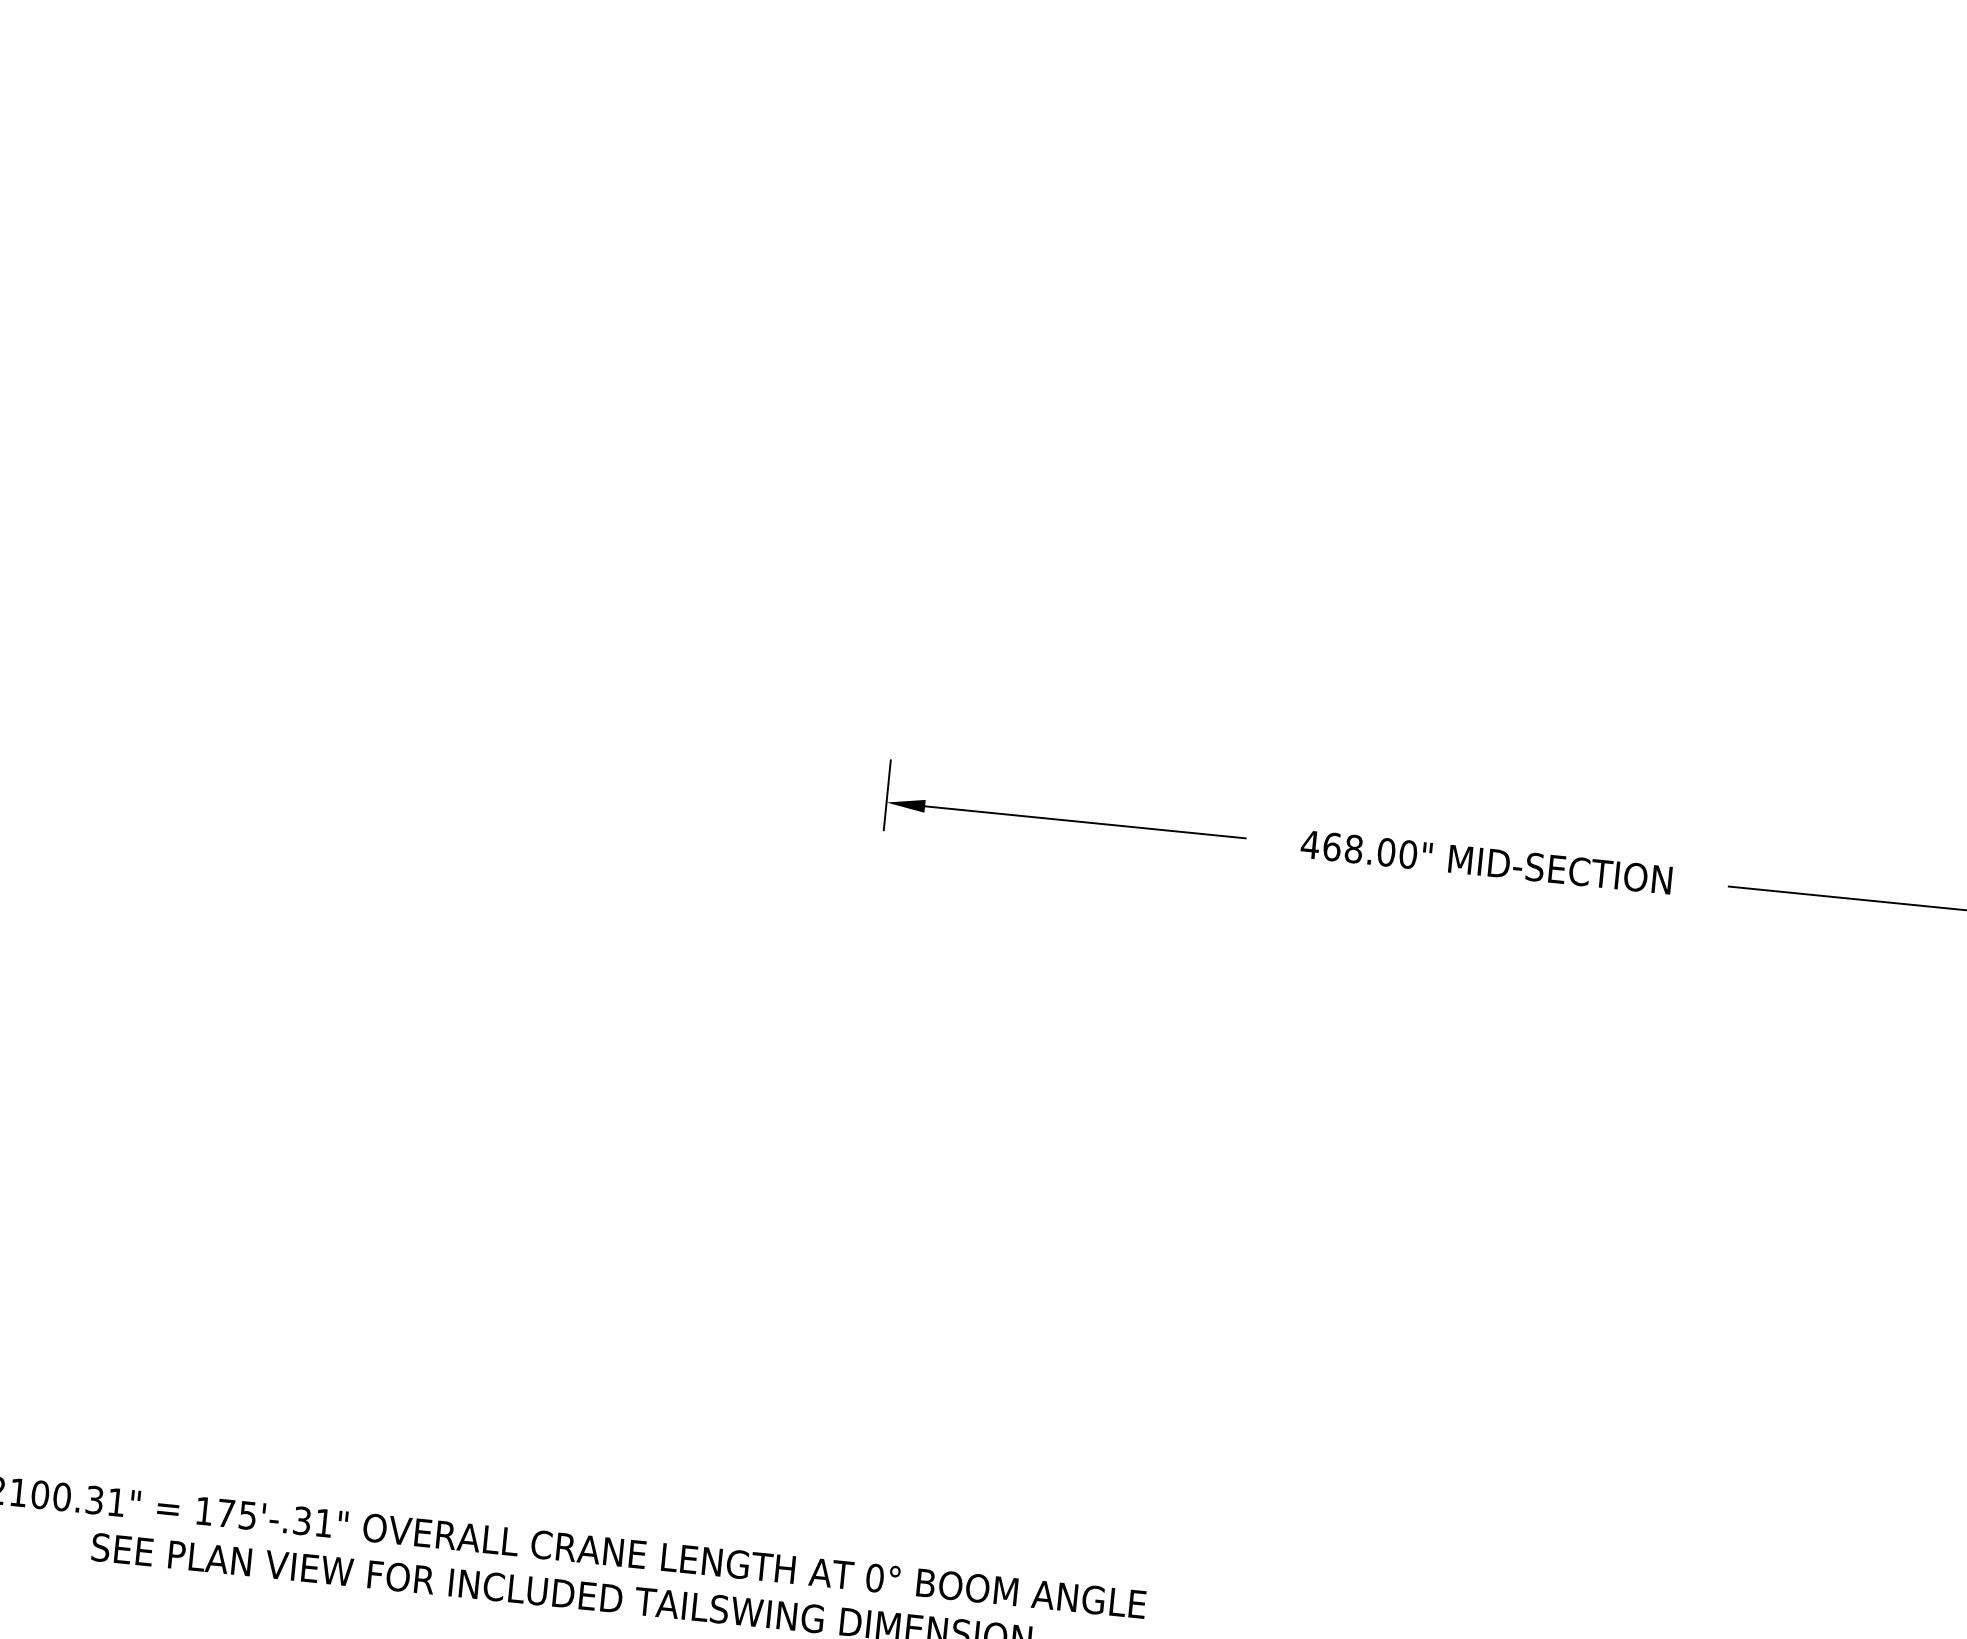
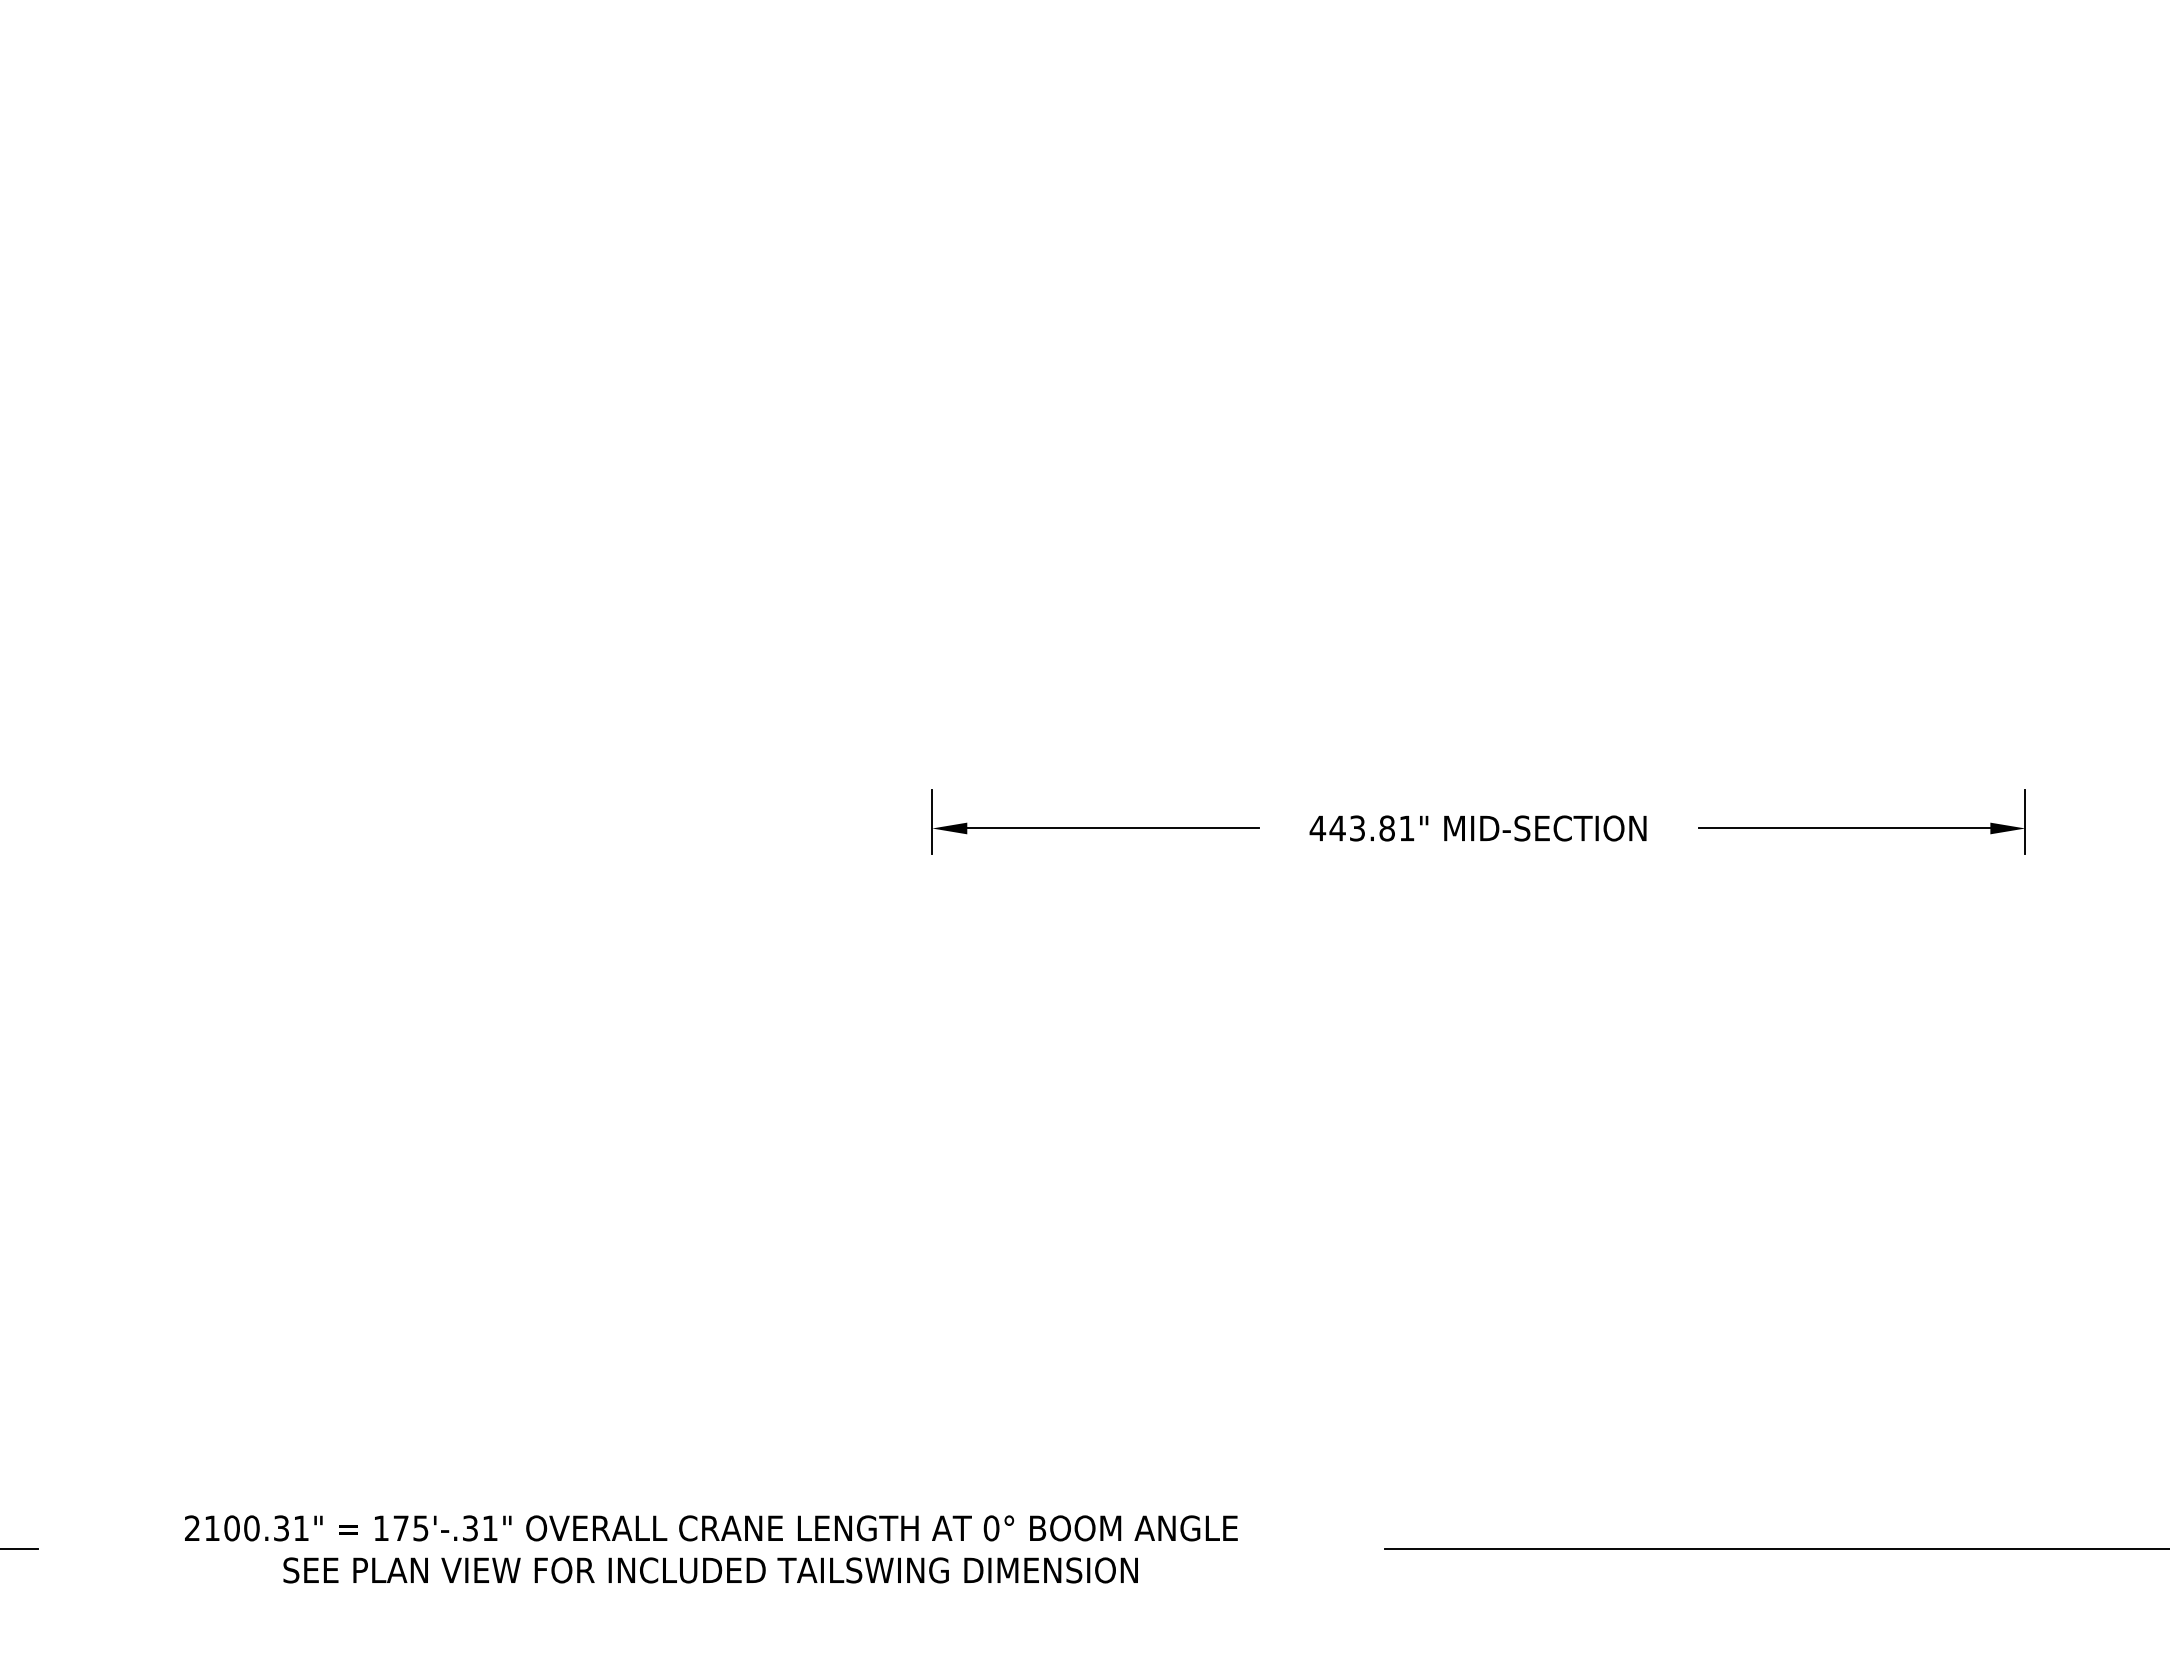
text: (1369, 850) -> (1371, 828), 468.00" -> 443.81"

